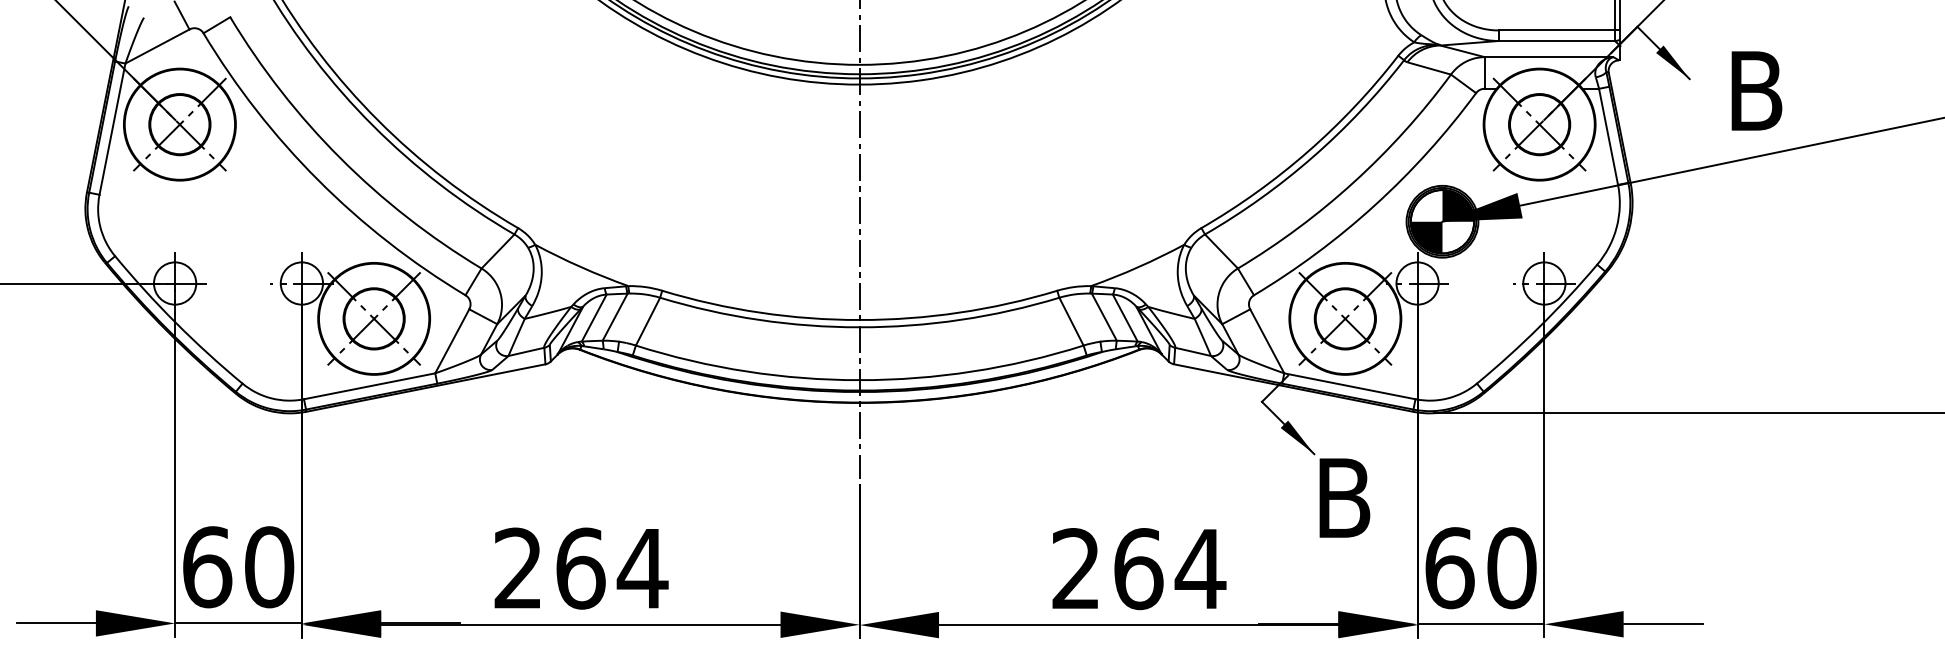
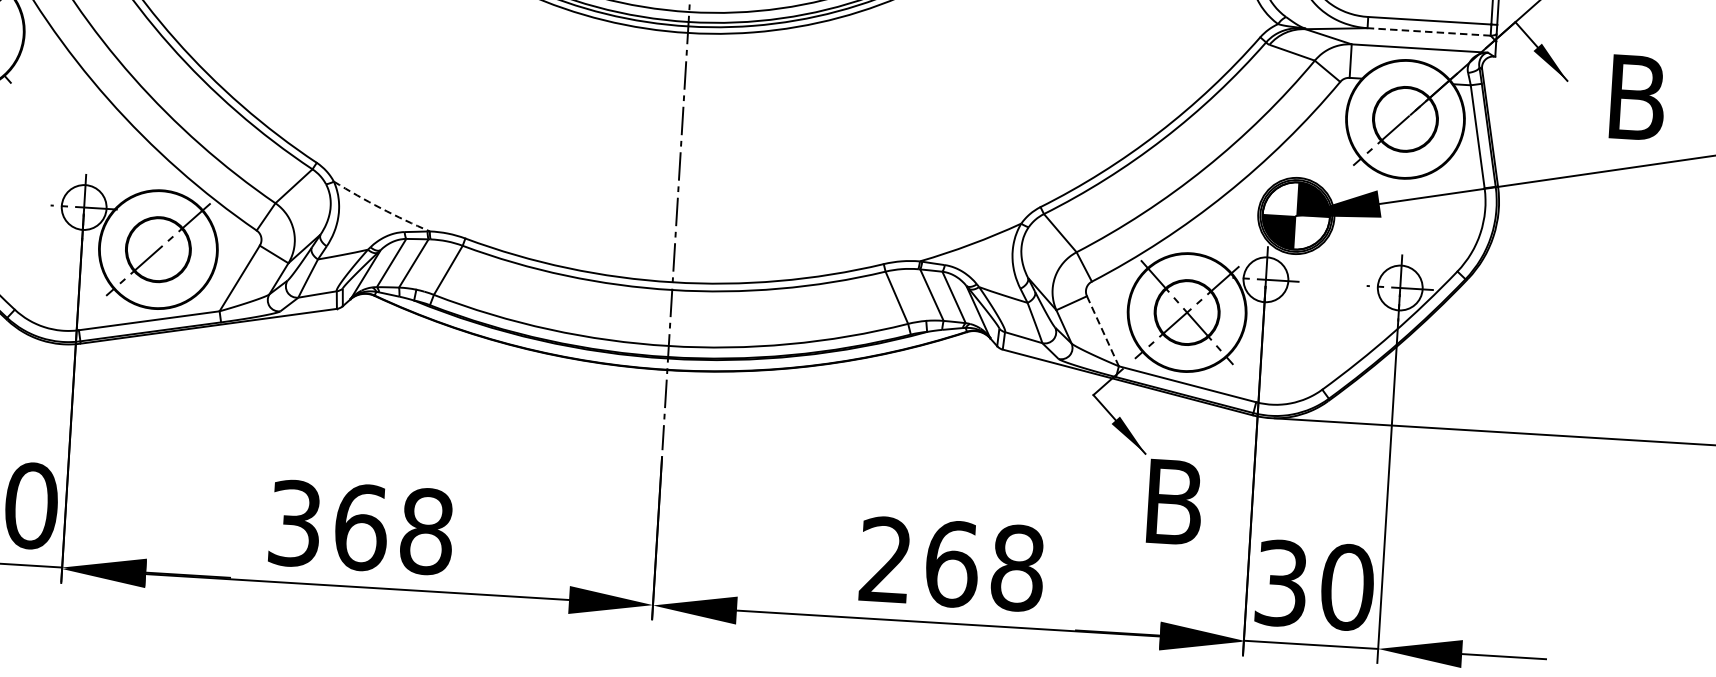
line: (1556, 41) -> (1428, 32), solid -> dashed
line: (1539, 124) -> (1405, 119), removed
arc: (581, 267) -> (381, 208), solid -> dashed
line: (373, 318) -> (157, 249), removed
line: (1267, 341) -> (1103, 331), solid -> dashed
text: (581, 568) -> (361, 527), 264 -> 368
text: (1449, 568) -> (1281, 583), 60 -> 30
text: (1200, 569) -> (1017, 568), 264 -> 268

